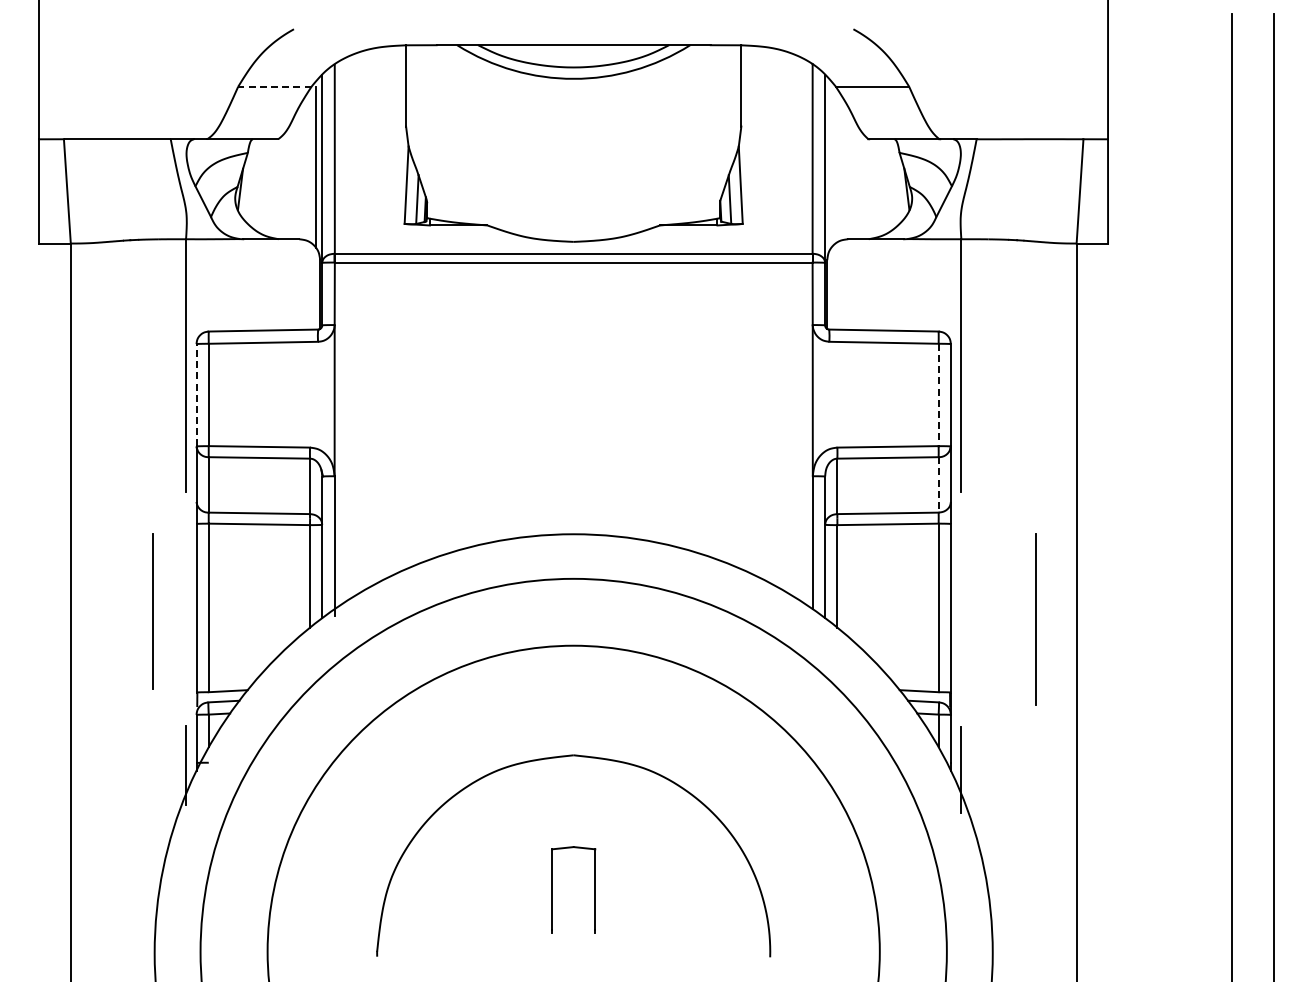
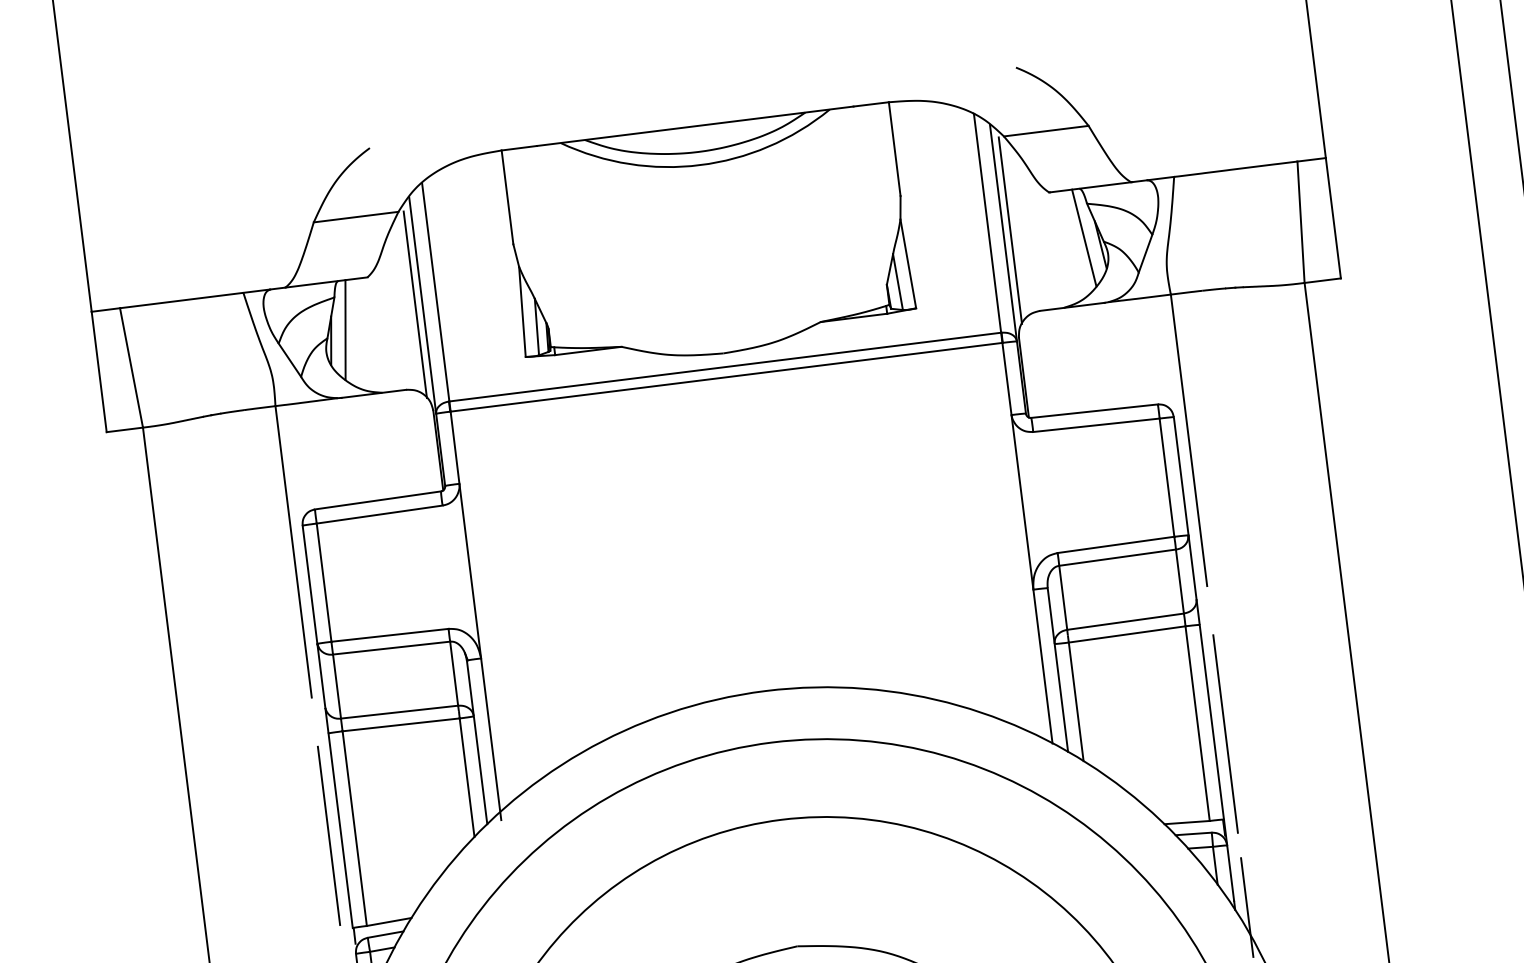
line: (274, 86) -> (355, 216), dashed -> solid
line: (831, 167) -> (1010, 230), added
line: (253, 181) -> (345, 329), added
line: (893, 181) -> (1084, 237), added
line: (196, 394) -> (309, 583), dashed -> solid
line: (938, 395) -> (1166, 478), dashed -> solid
line: (938, 484) -> (1179, 581), dashed -> solid
line: (152, 611) -> (328, 836), moved
line: (1035, 619) -> (1224, 733), moved

